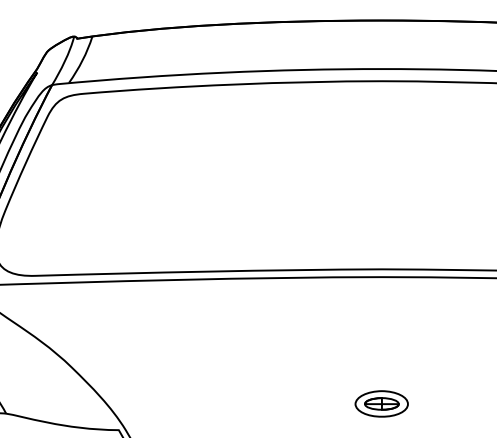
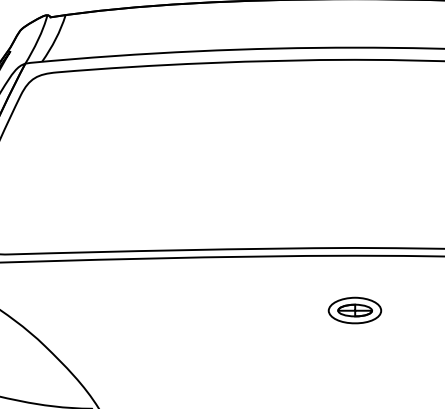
part: (381, 403) -> (354, 310), moved

